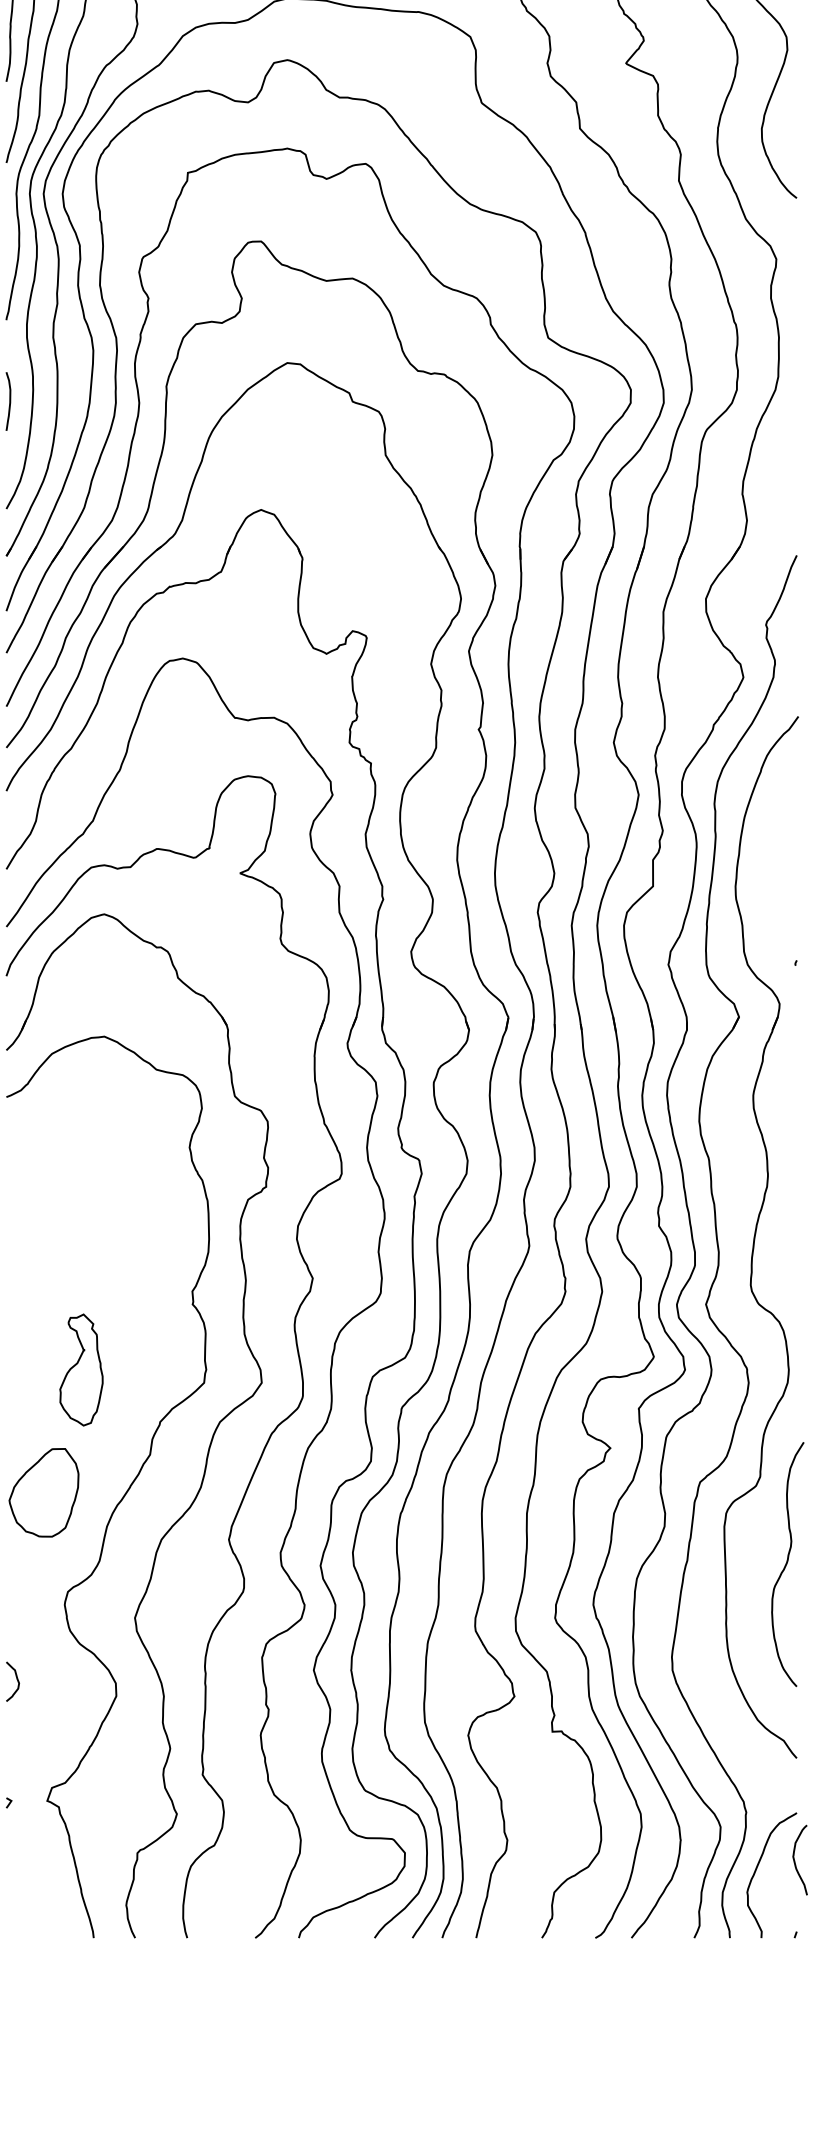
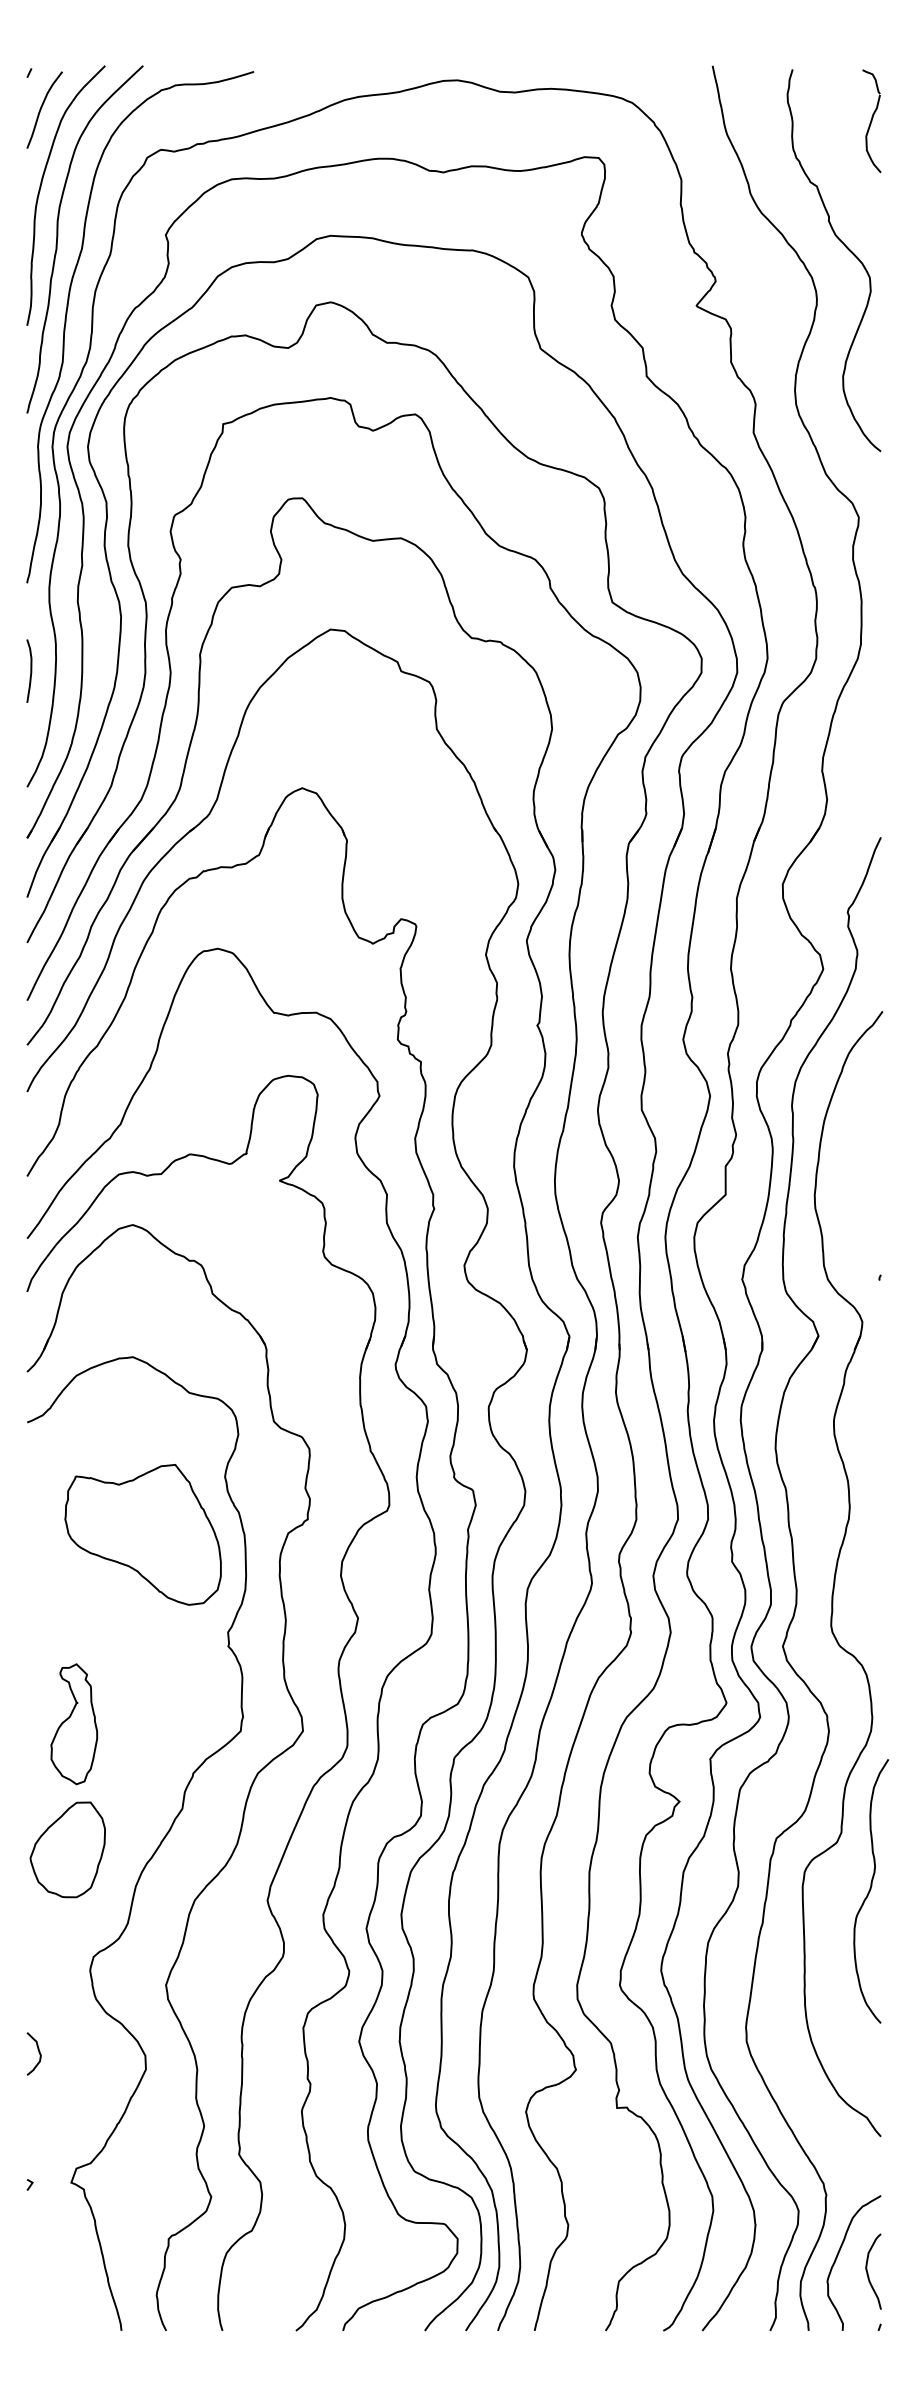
part: (113, 1200) -> (142, 1534), added
part: (81, 1370) -> (74, 1724), moved
curve: (787, 1564) -> (870, 1891), moved
curve: (795, 1860) -> (868, 2272), moved

